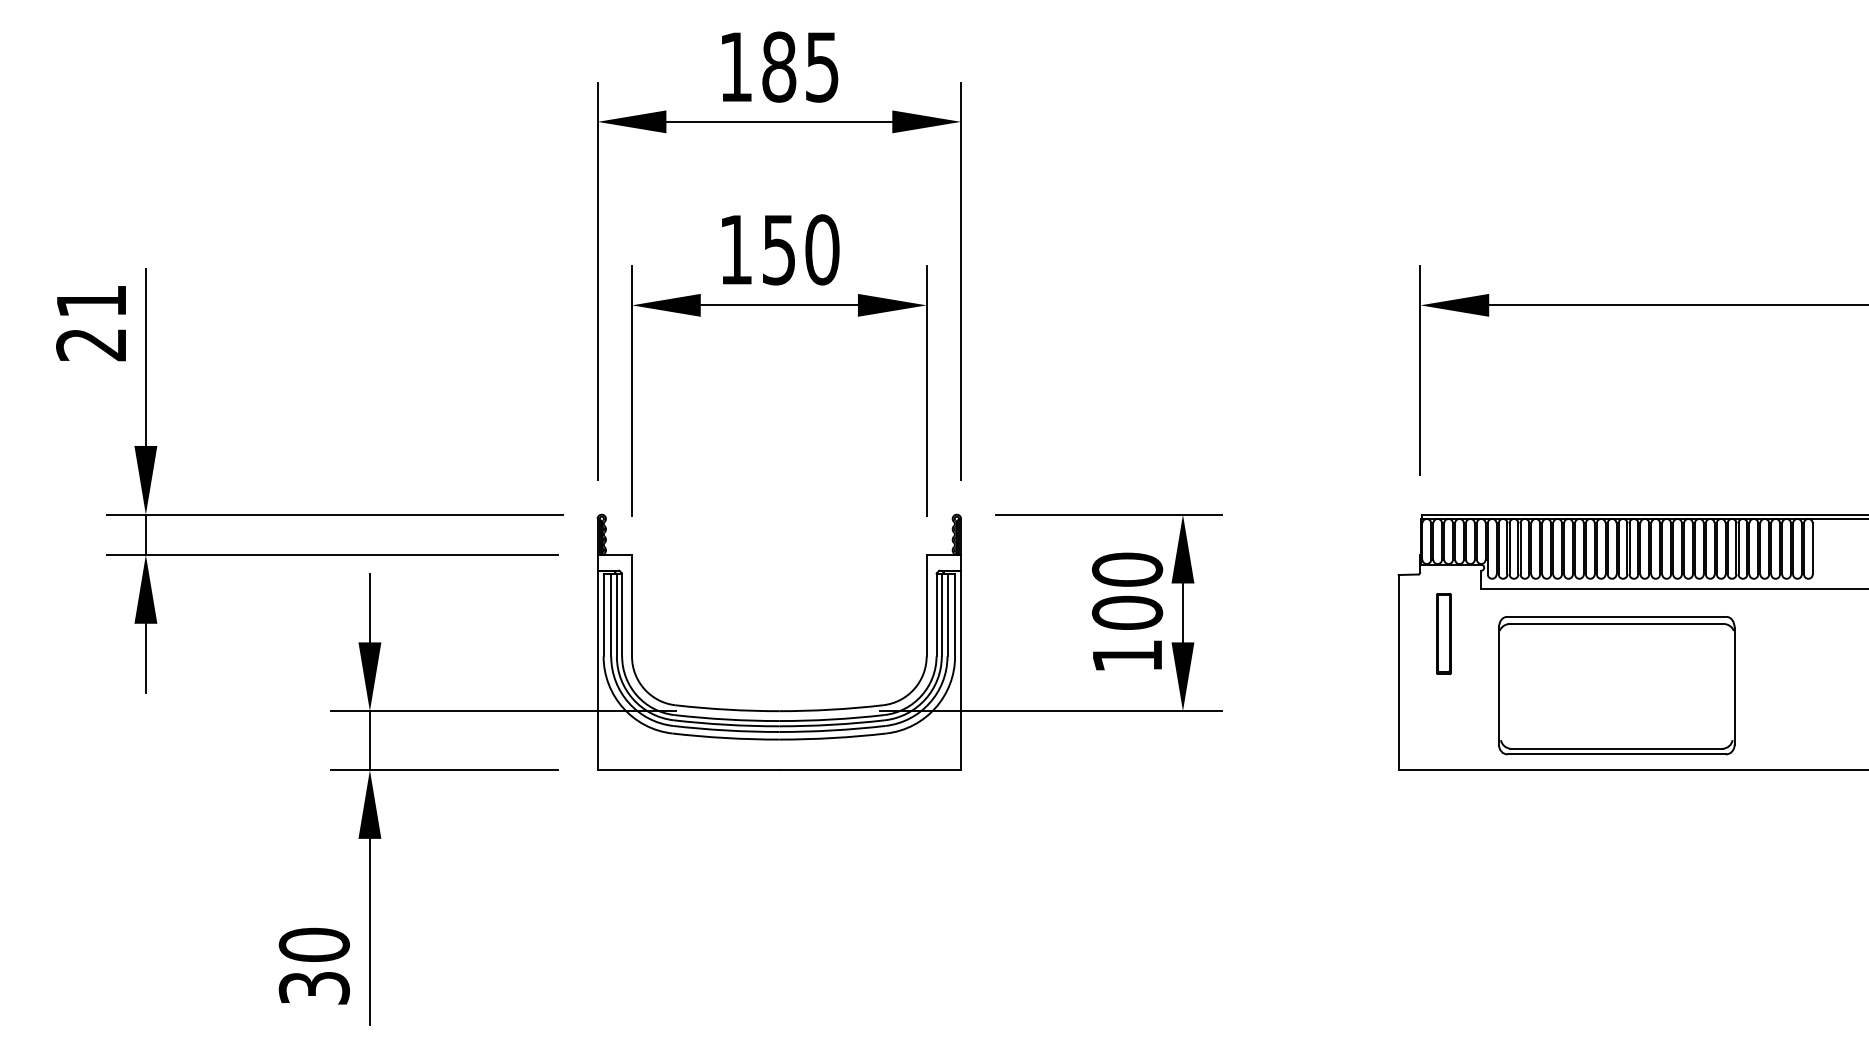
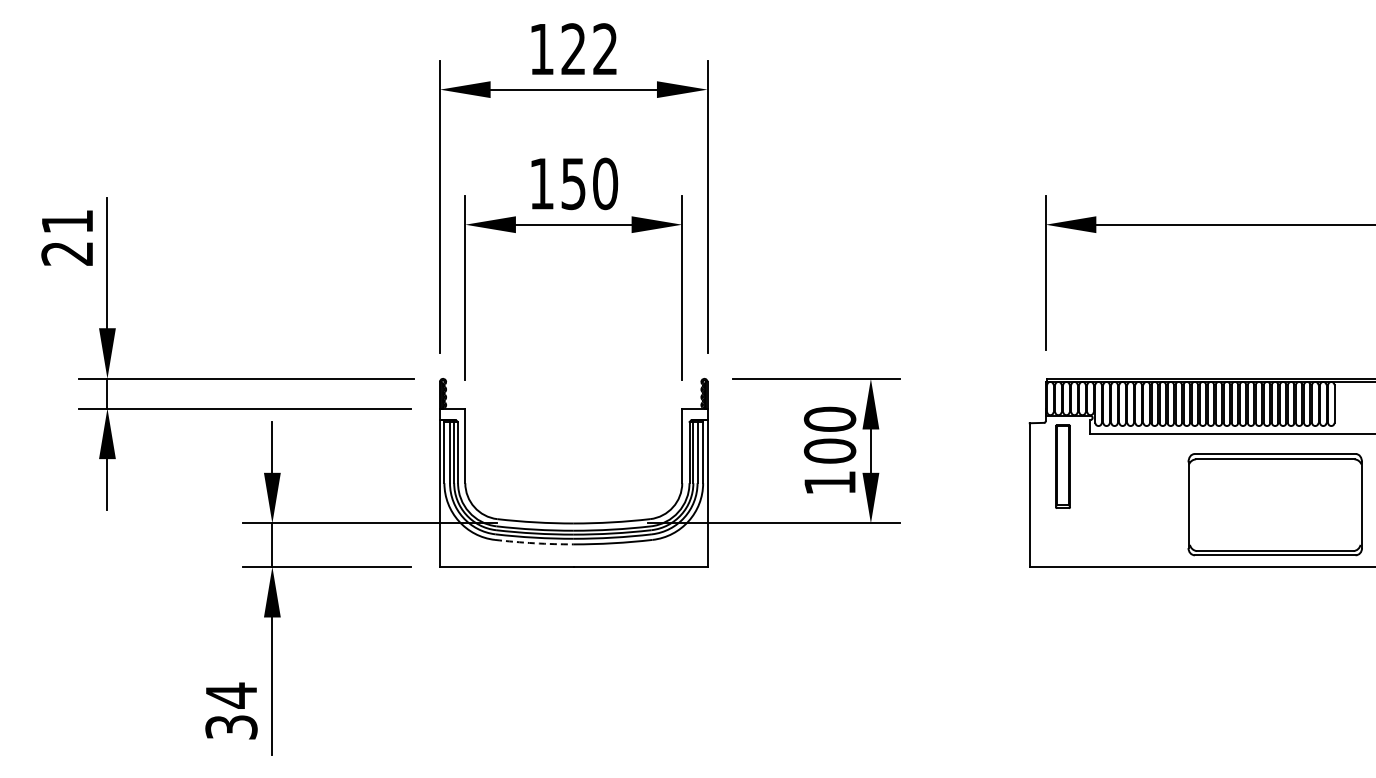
text: (800, 67) -> (589, 49), 185 -> 122
part: (1443, 633) -> (1062, 466), size x1.4
part: (1615, 685) -> (1274, 504), moved
arc: (725, 738) -> (534, 543), solid -> dashed
text: (314, 944) -> (231, 695), 30 -> 34

